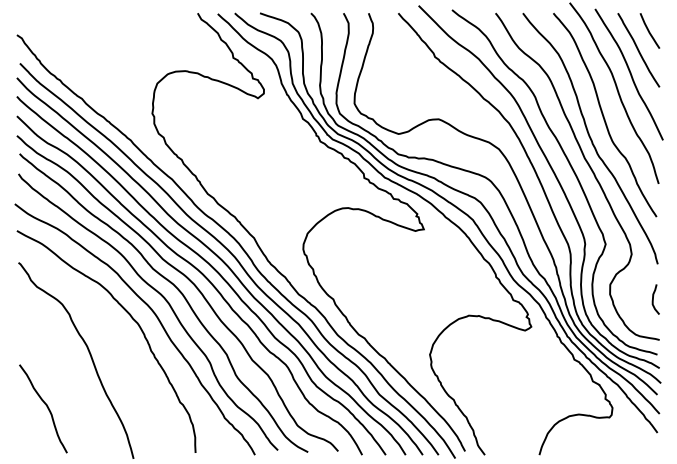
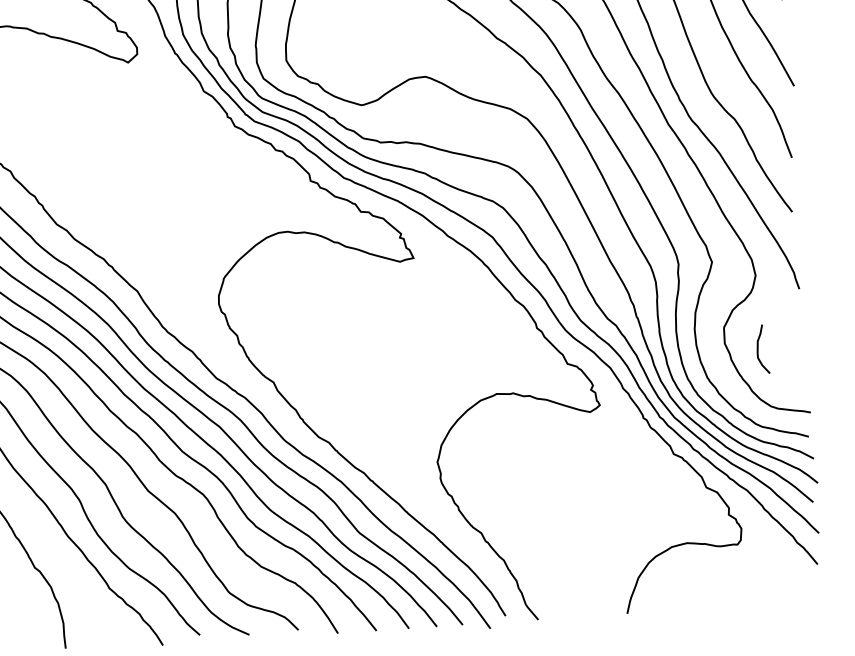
curve: (653, 299) -> (758, 349), moved

